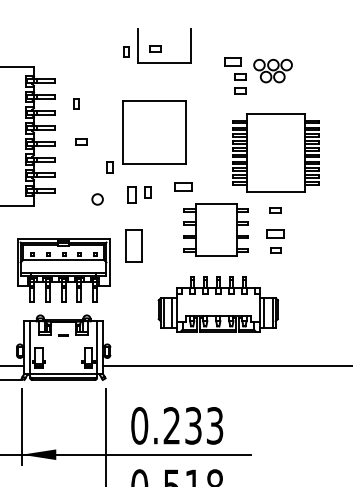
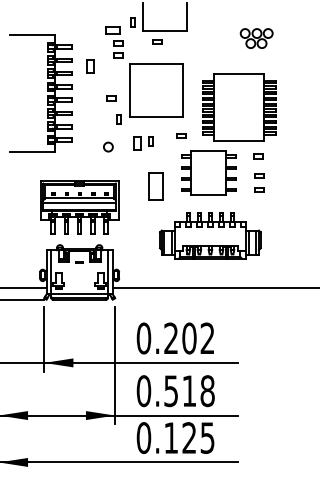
part: (155, 48) -> (157, 41), moved
part: (234, 75) -> (114, 42), moved
part: (76, 104) -> (90, 66), size x1.67
part: (81, 141) -> (111, 98), moved
part: (276, 152) -> (239, 107), moved
part: (184, 185) -> (181, 135), size x0.62
part: (276, 233) -> (259, 175), size x0.62
part: (133, 246) -> (155, 186), moved
line: (63, 266) -> (79, 203), added
text: (204, 425) -> (198, 338), 0.233 -> 0.202

